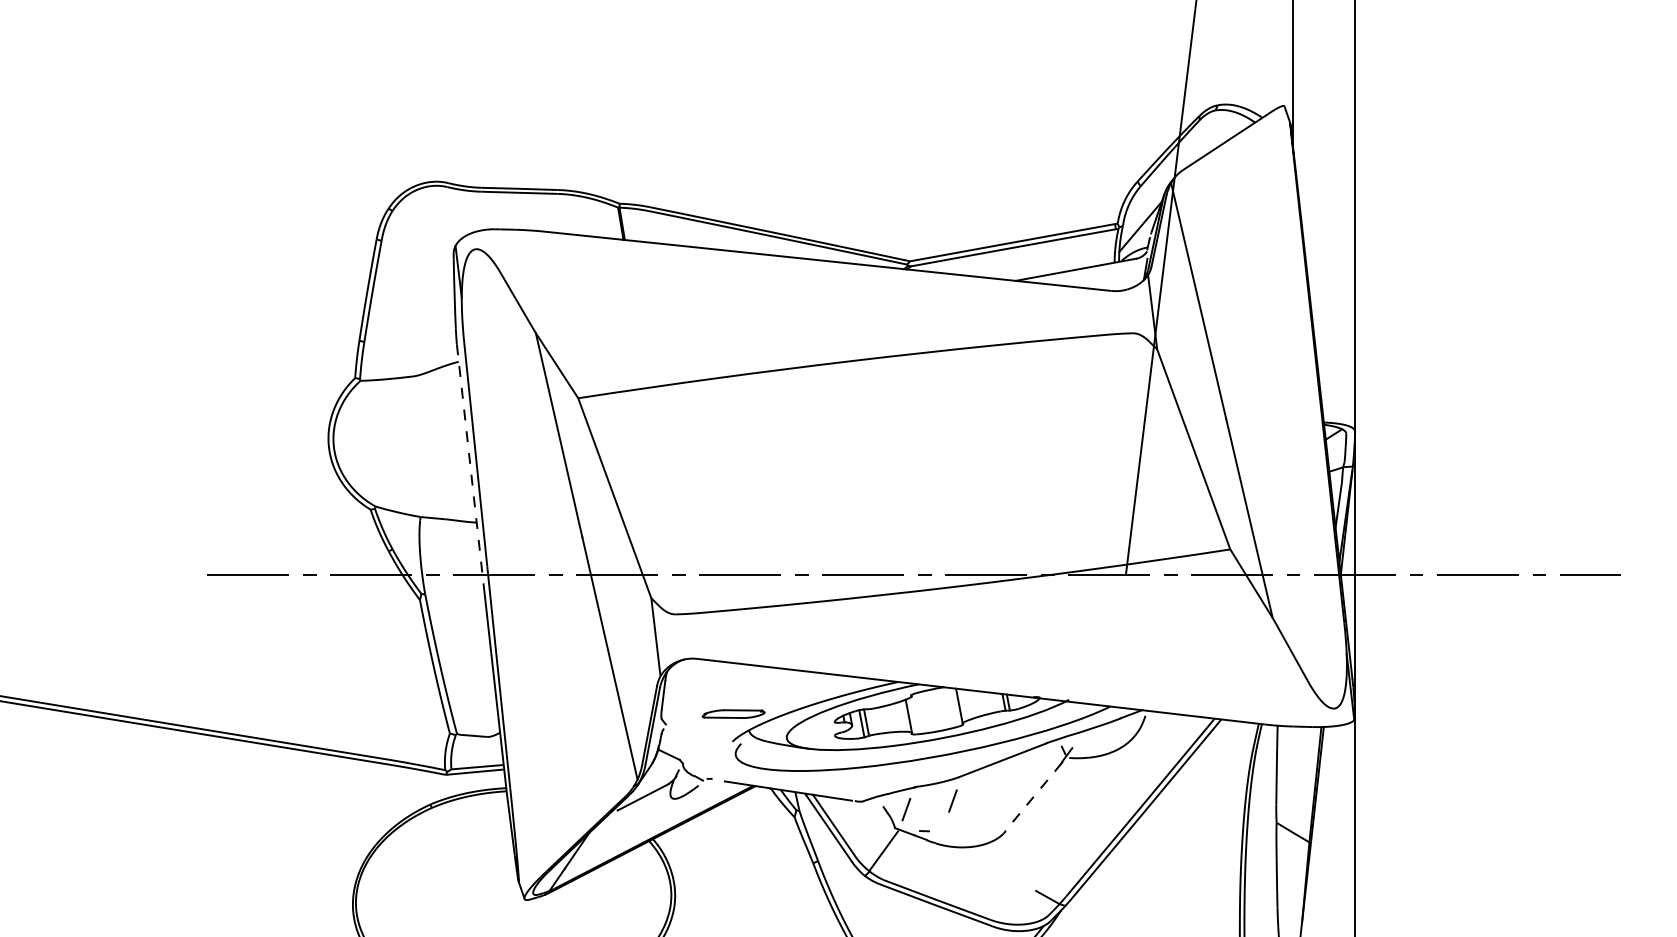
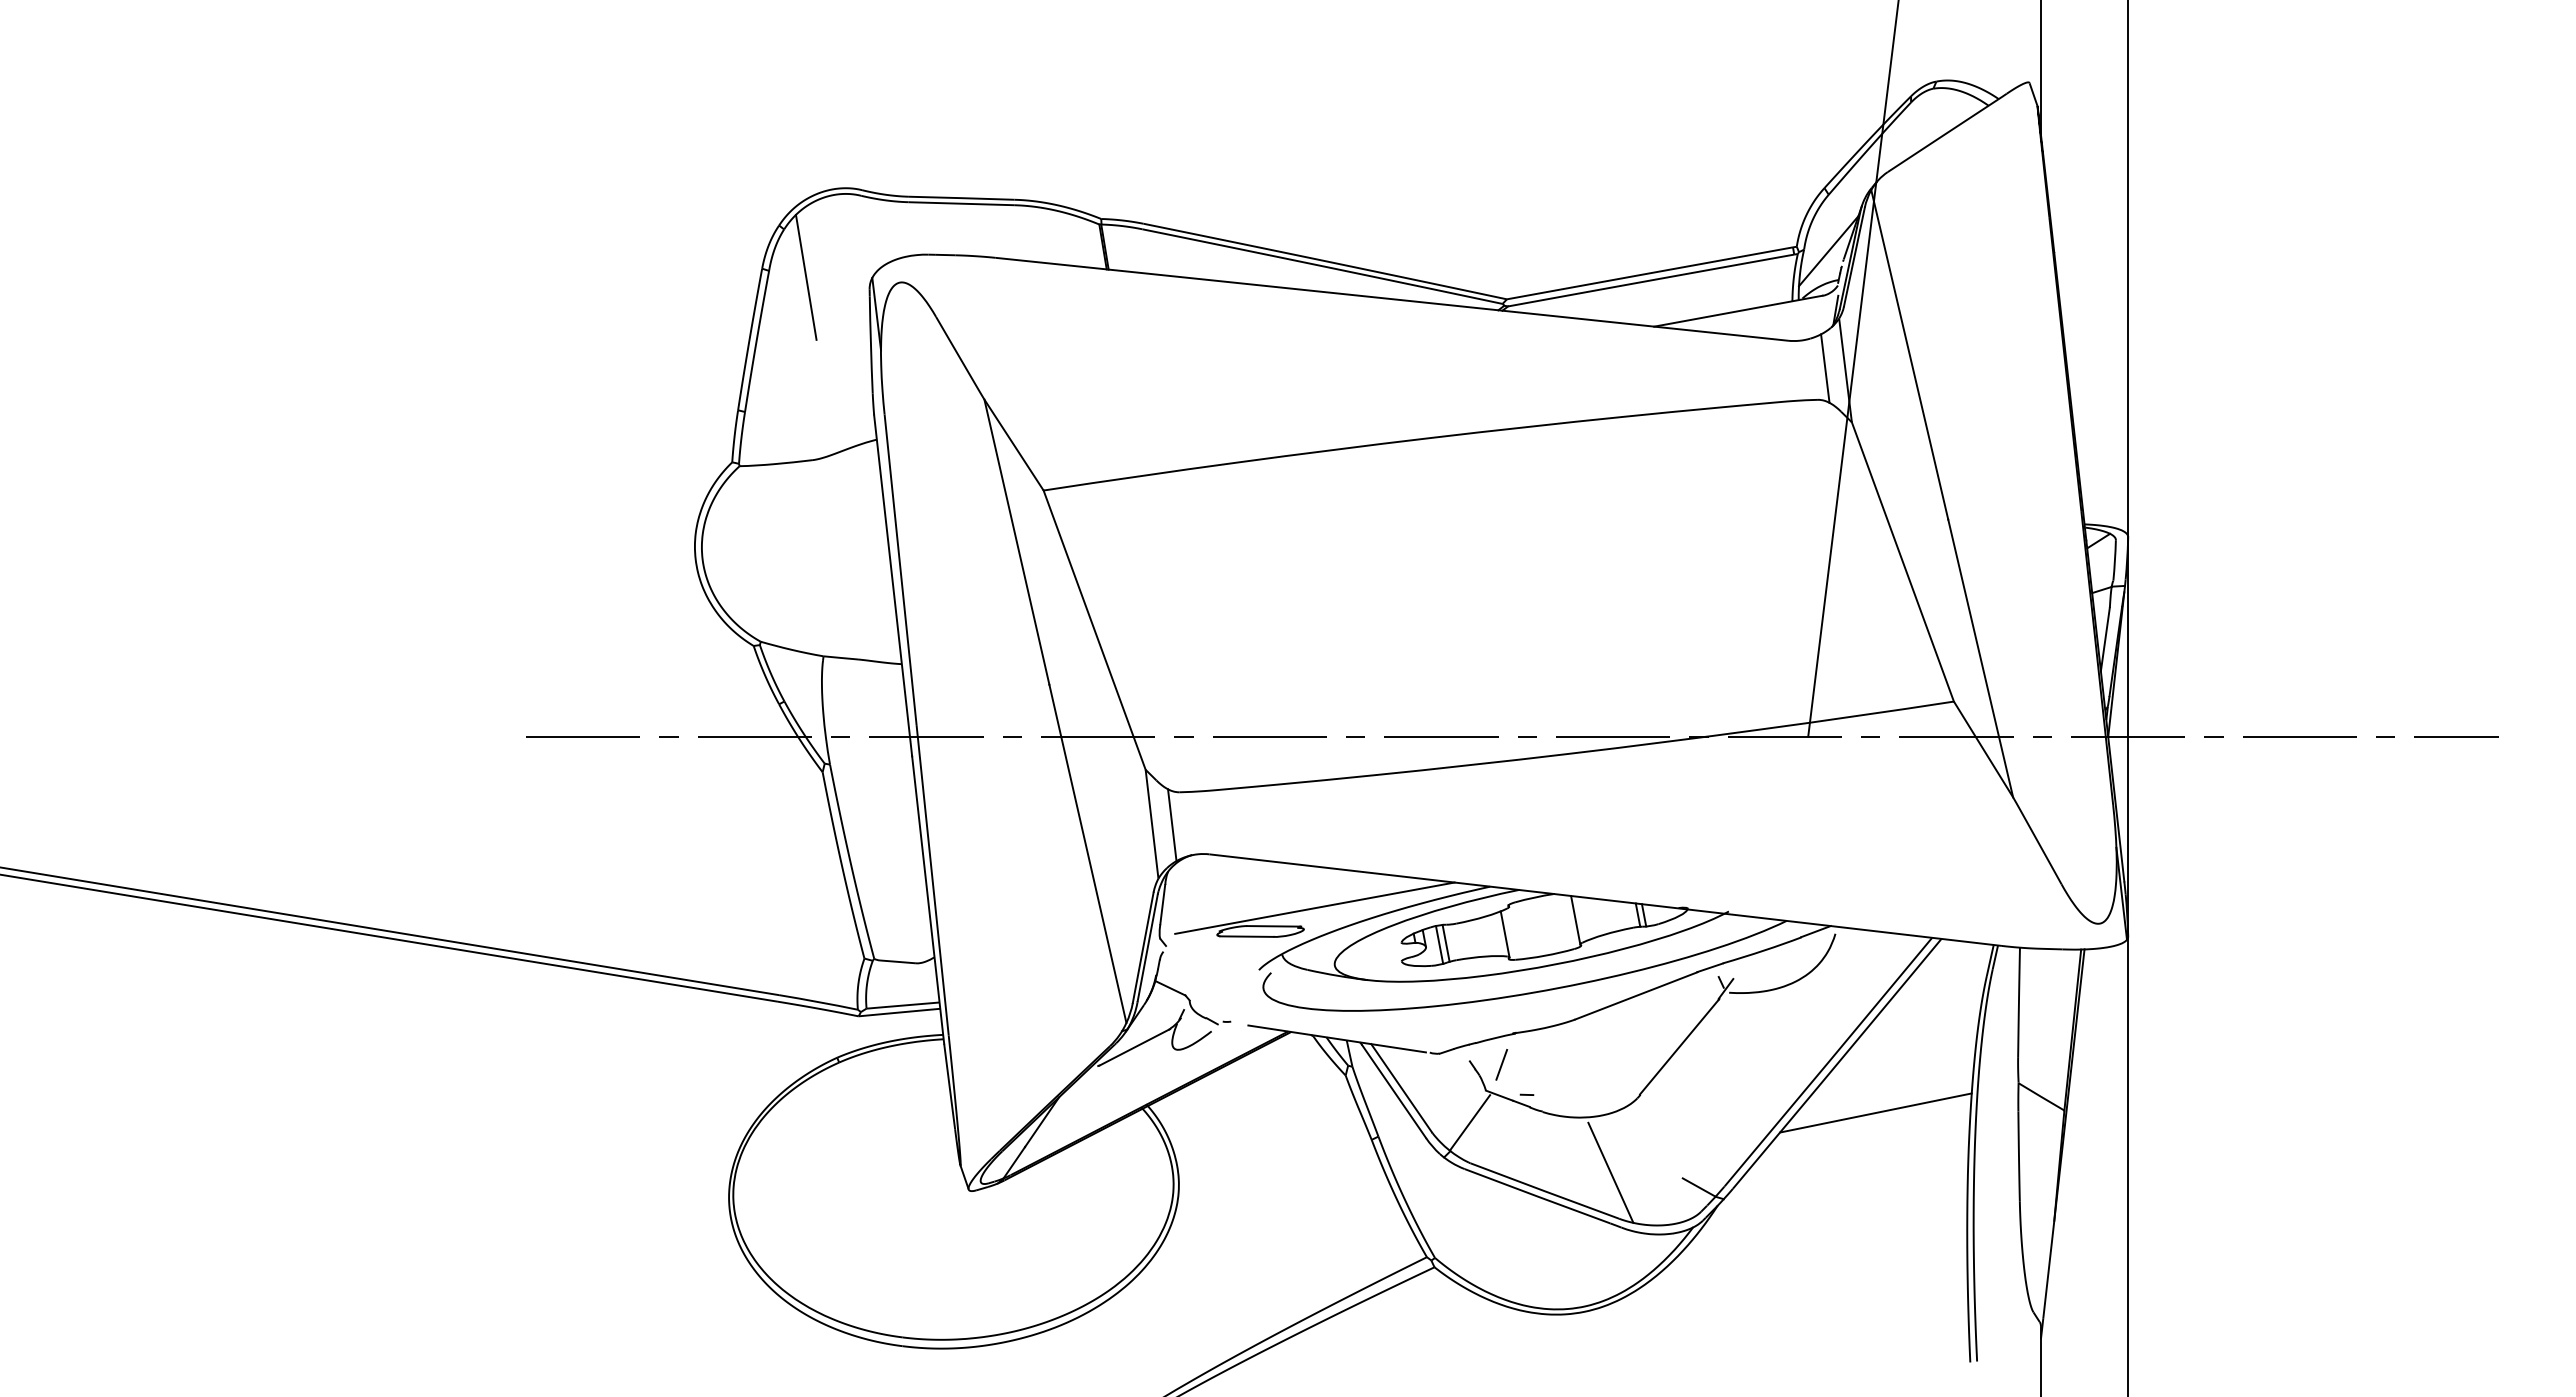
line: (407, 244) -> (805, 276), added
line: (1138, 310) -> (1825, 368), added
line: (470, 466) -> (893, 585), dashed -> solid
line: (670, 638) -> (1172, 825), added
line: (772, 696) -> (1314, 907), added
line: (1033, 797) -> (1678, 1047), dashed -> solid
line: (952, 800) -> (1566, 1052), removed
line: (1174, 843) -> (1875, 1112), added
line: (984, 886) -> (1610, 1172), added

